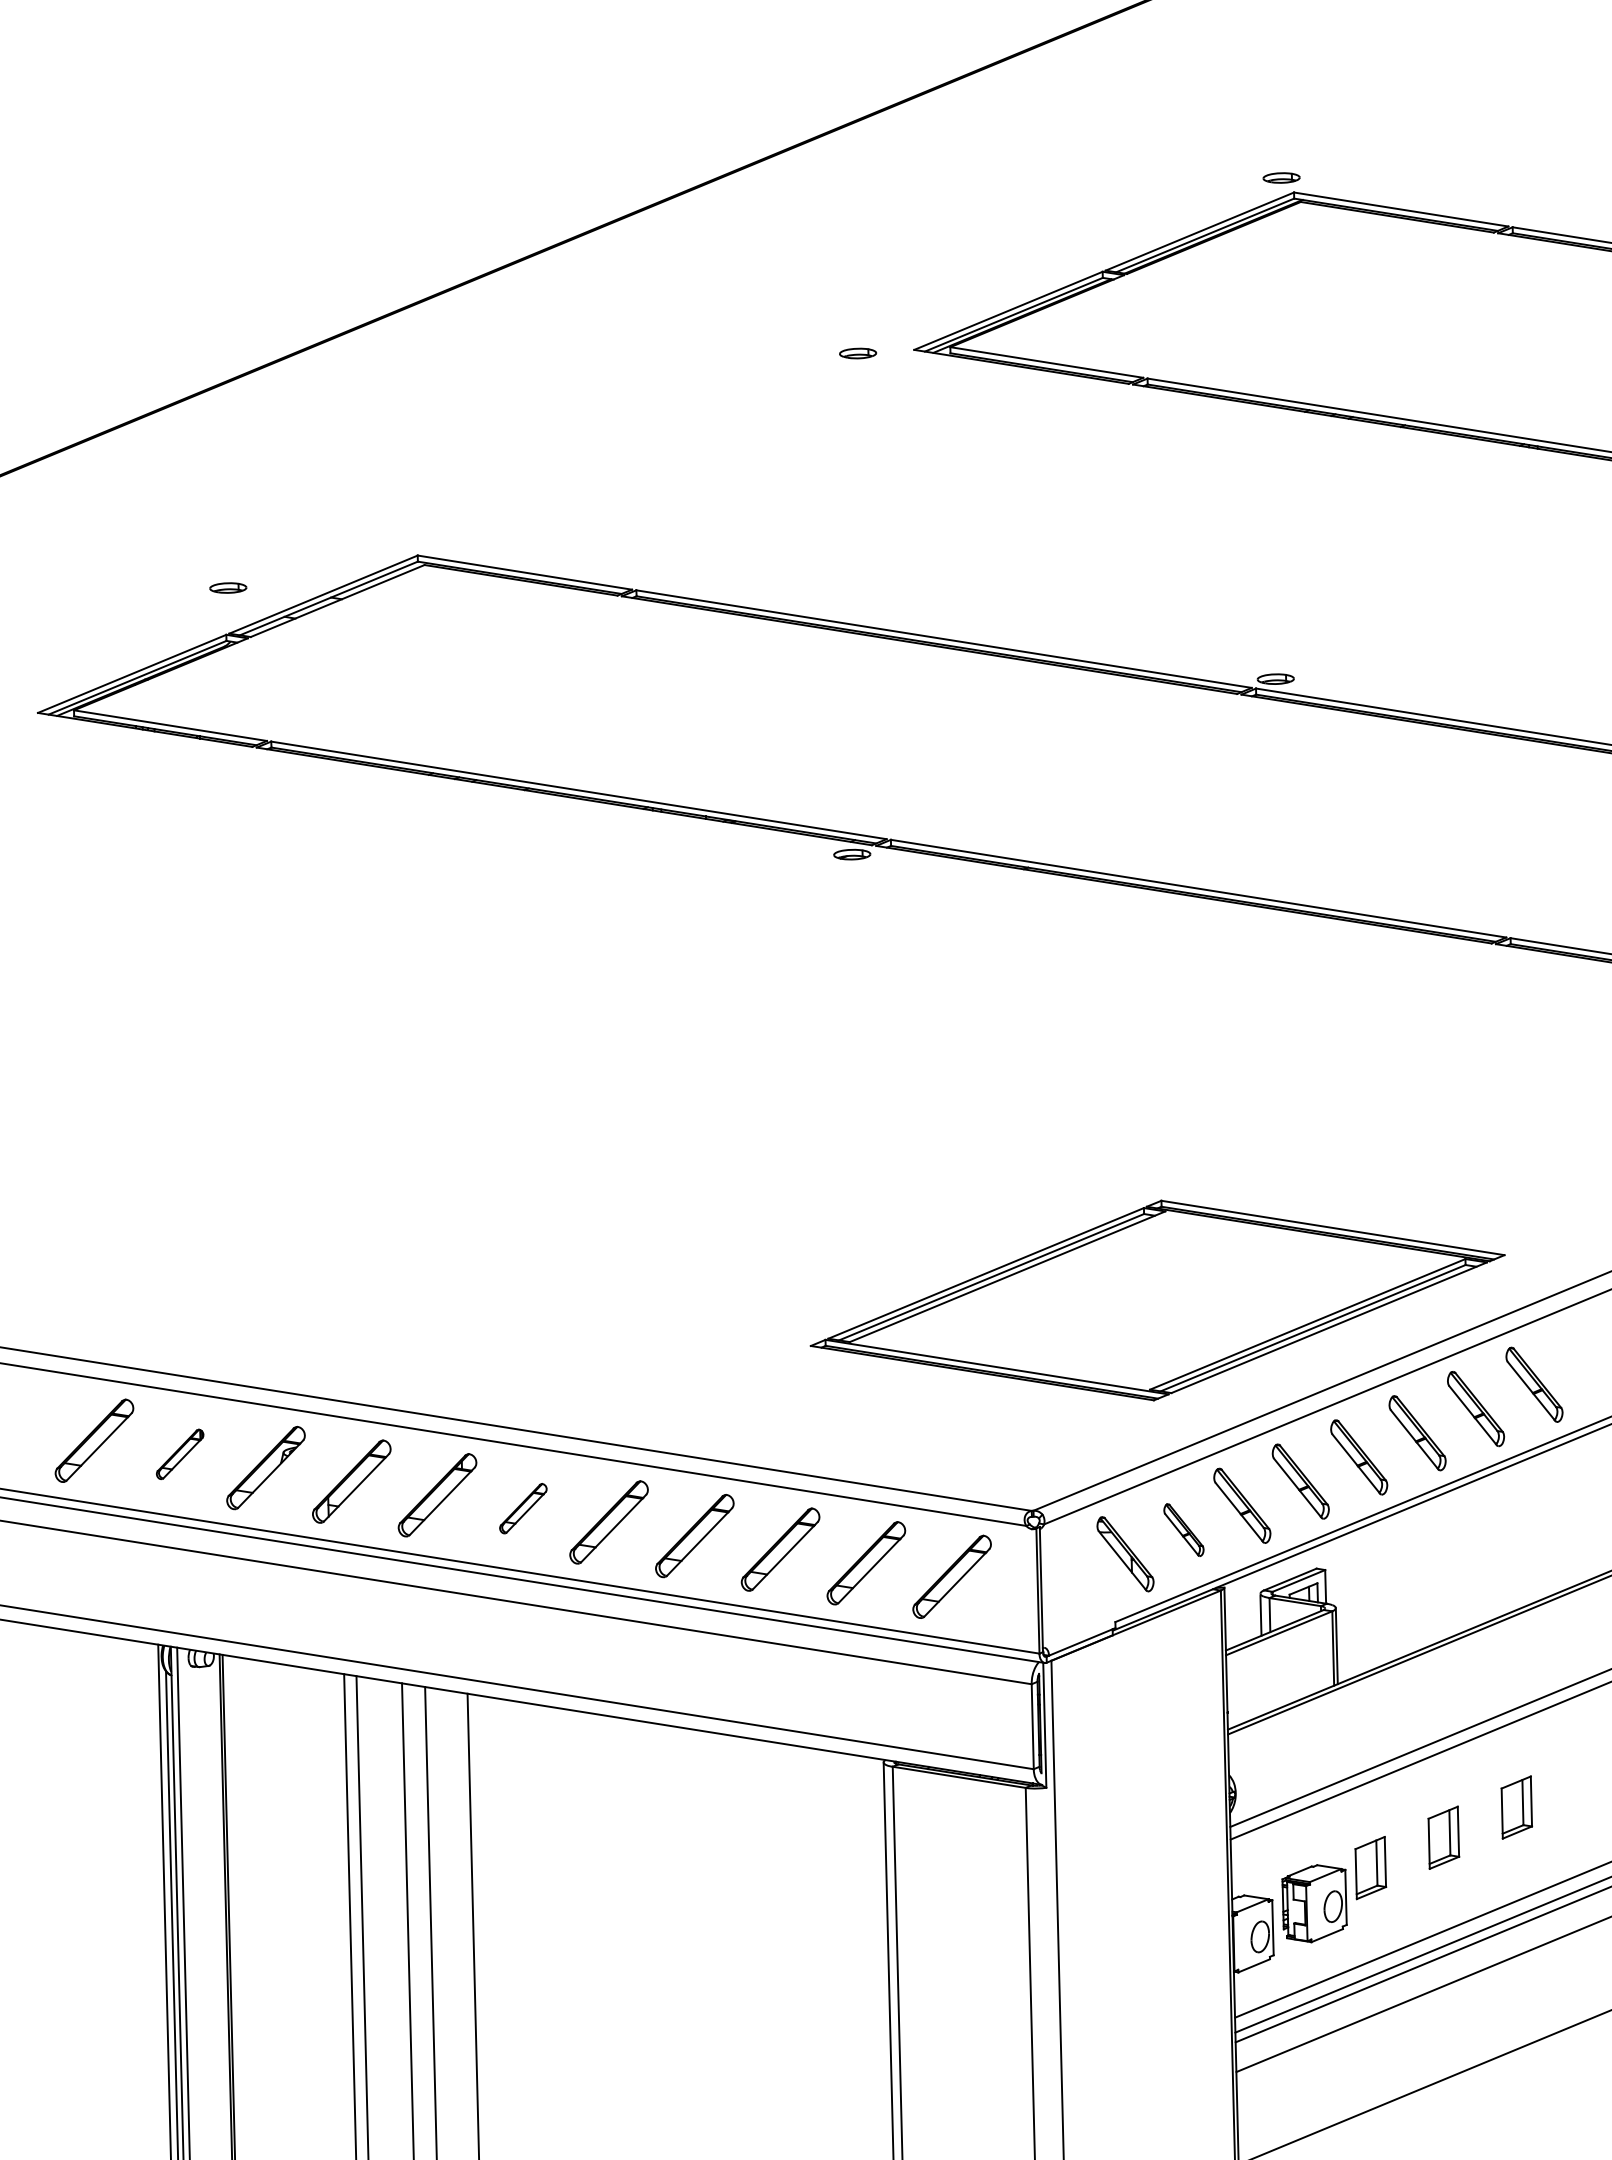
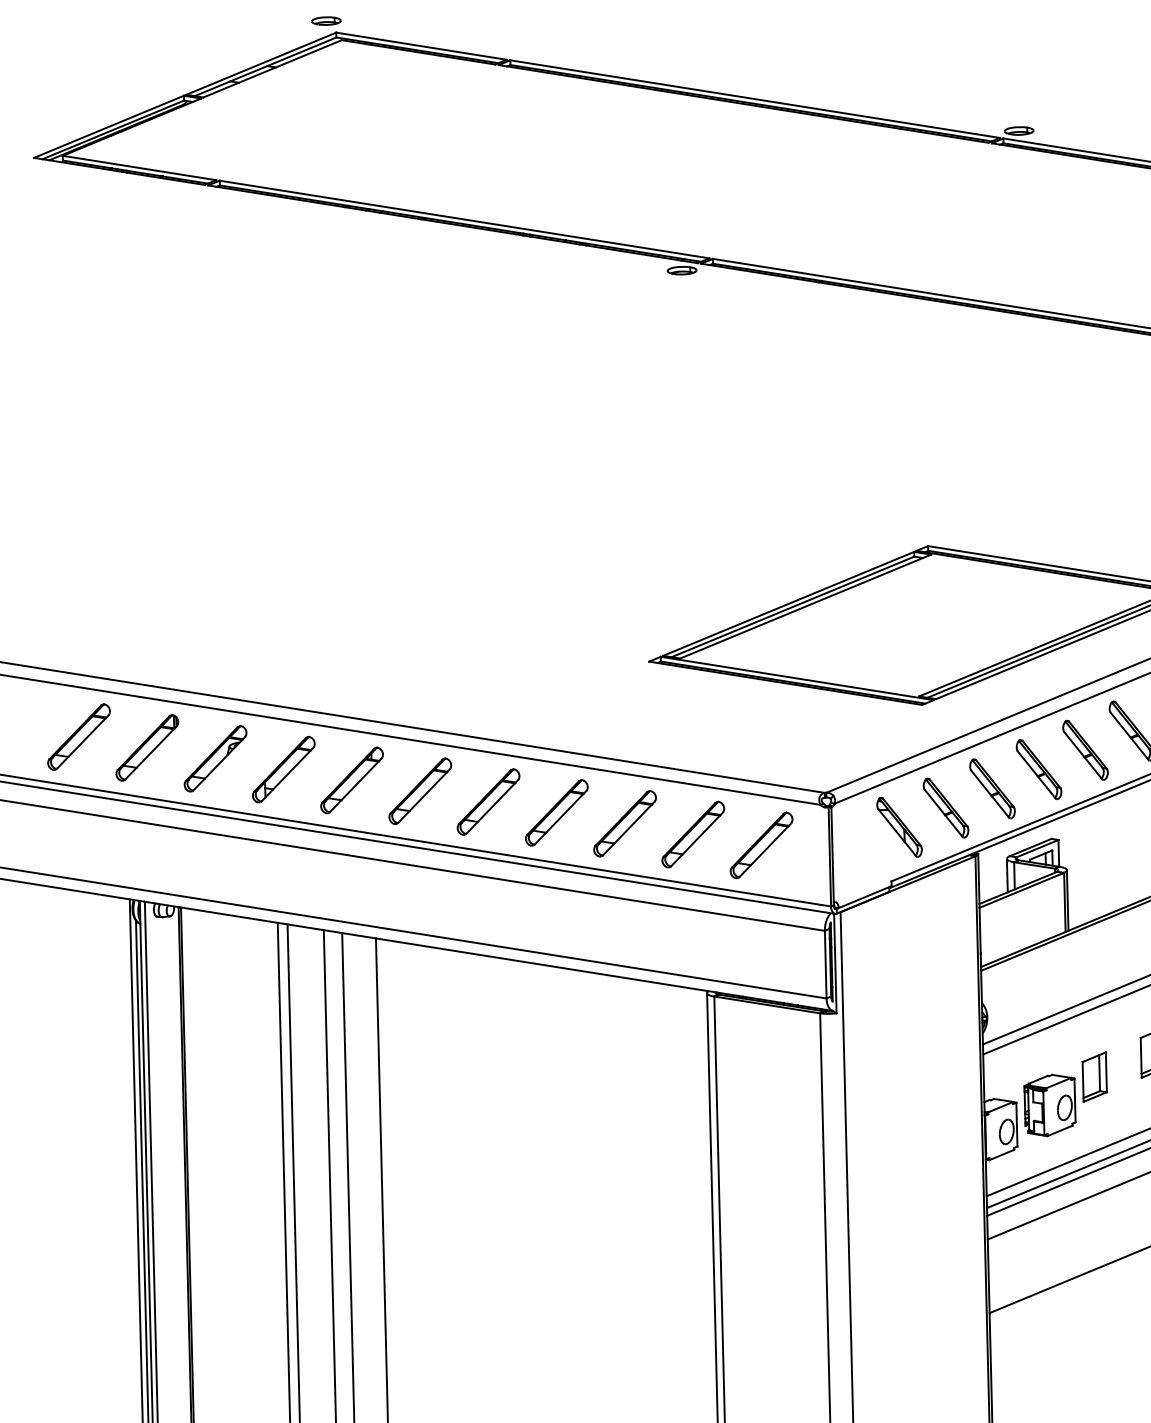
part: (228, 587) -> (326, 20), moved
part: (179, 1454) -> (146, 748), size x1.67
part: (523, 1508) -> (420, 791), size x1.67
part: (1183, 1530) -> (945, 808), size x1.43

